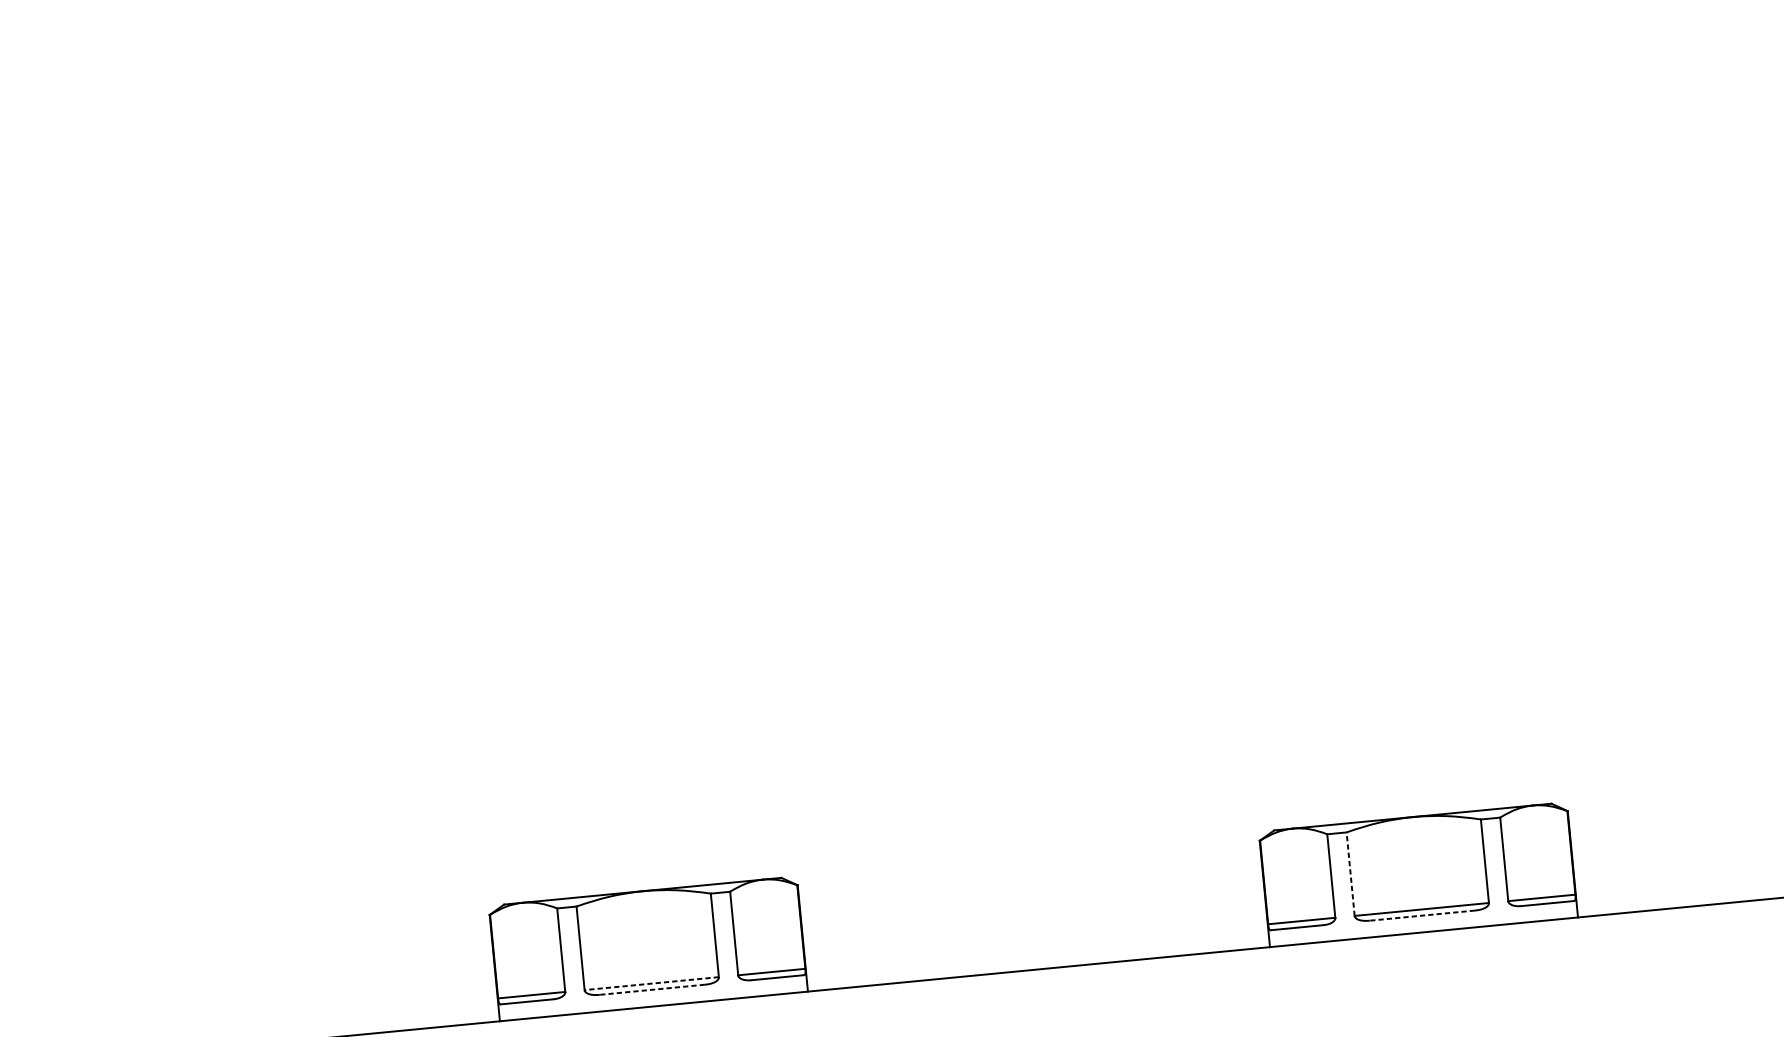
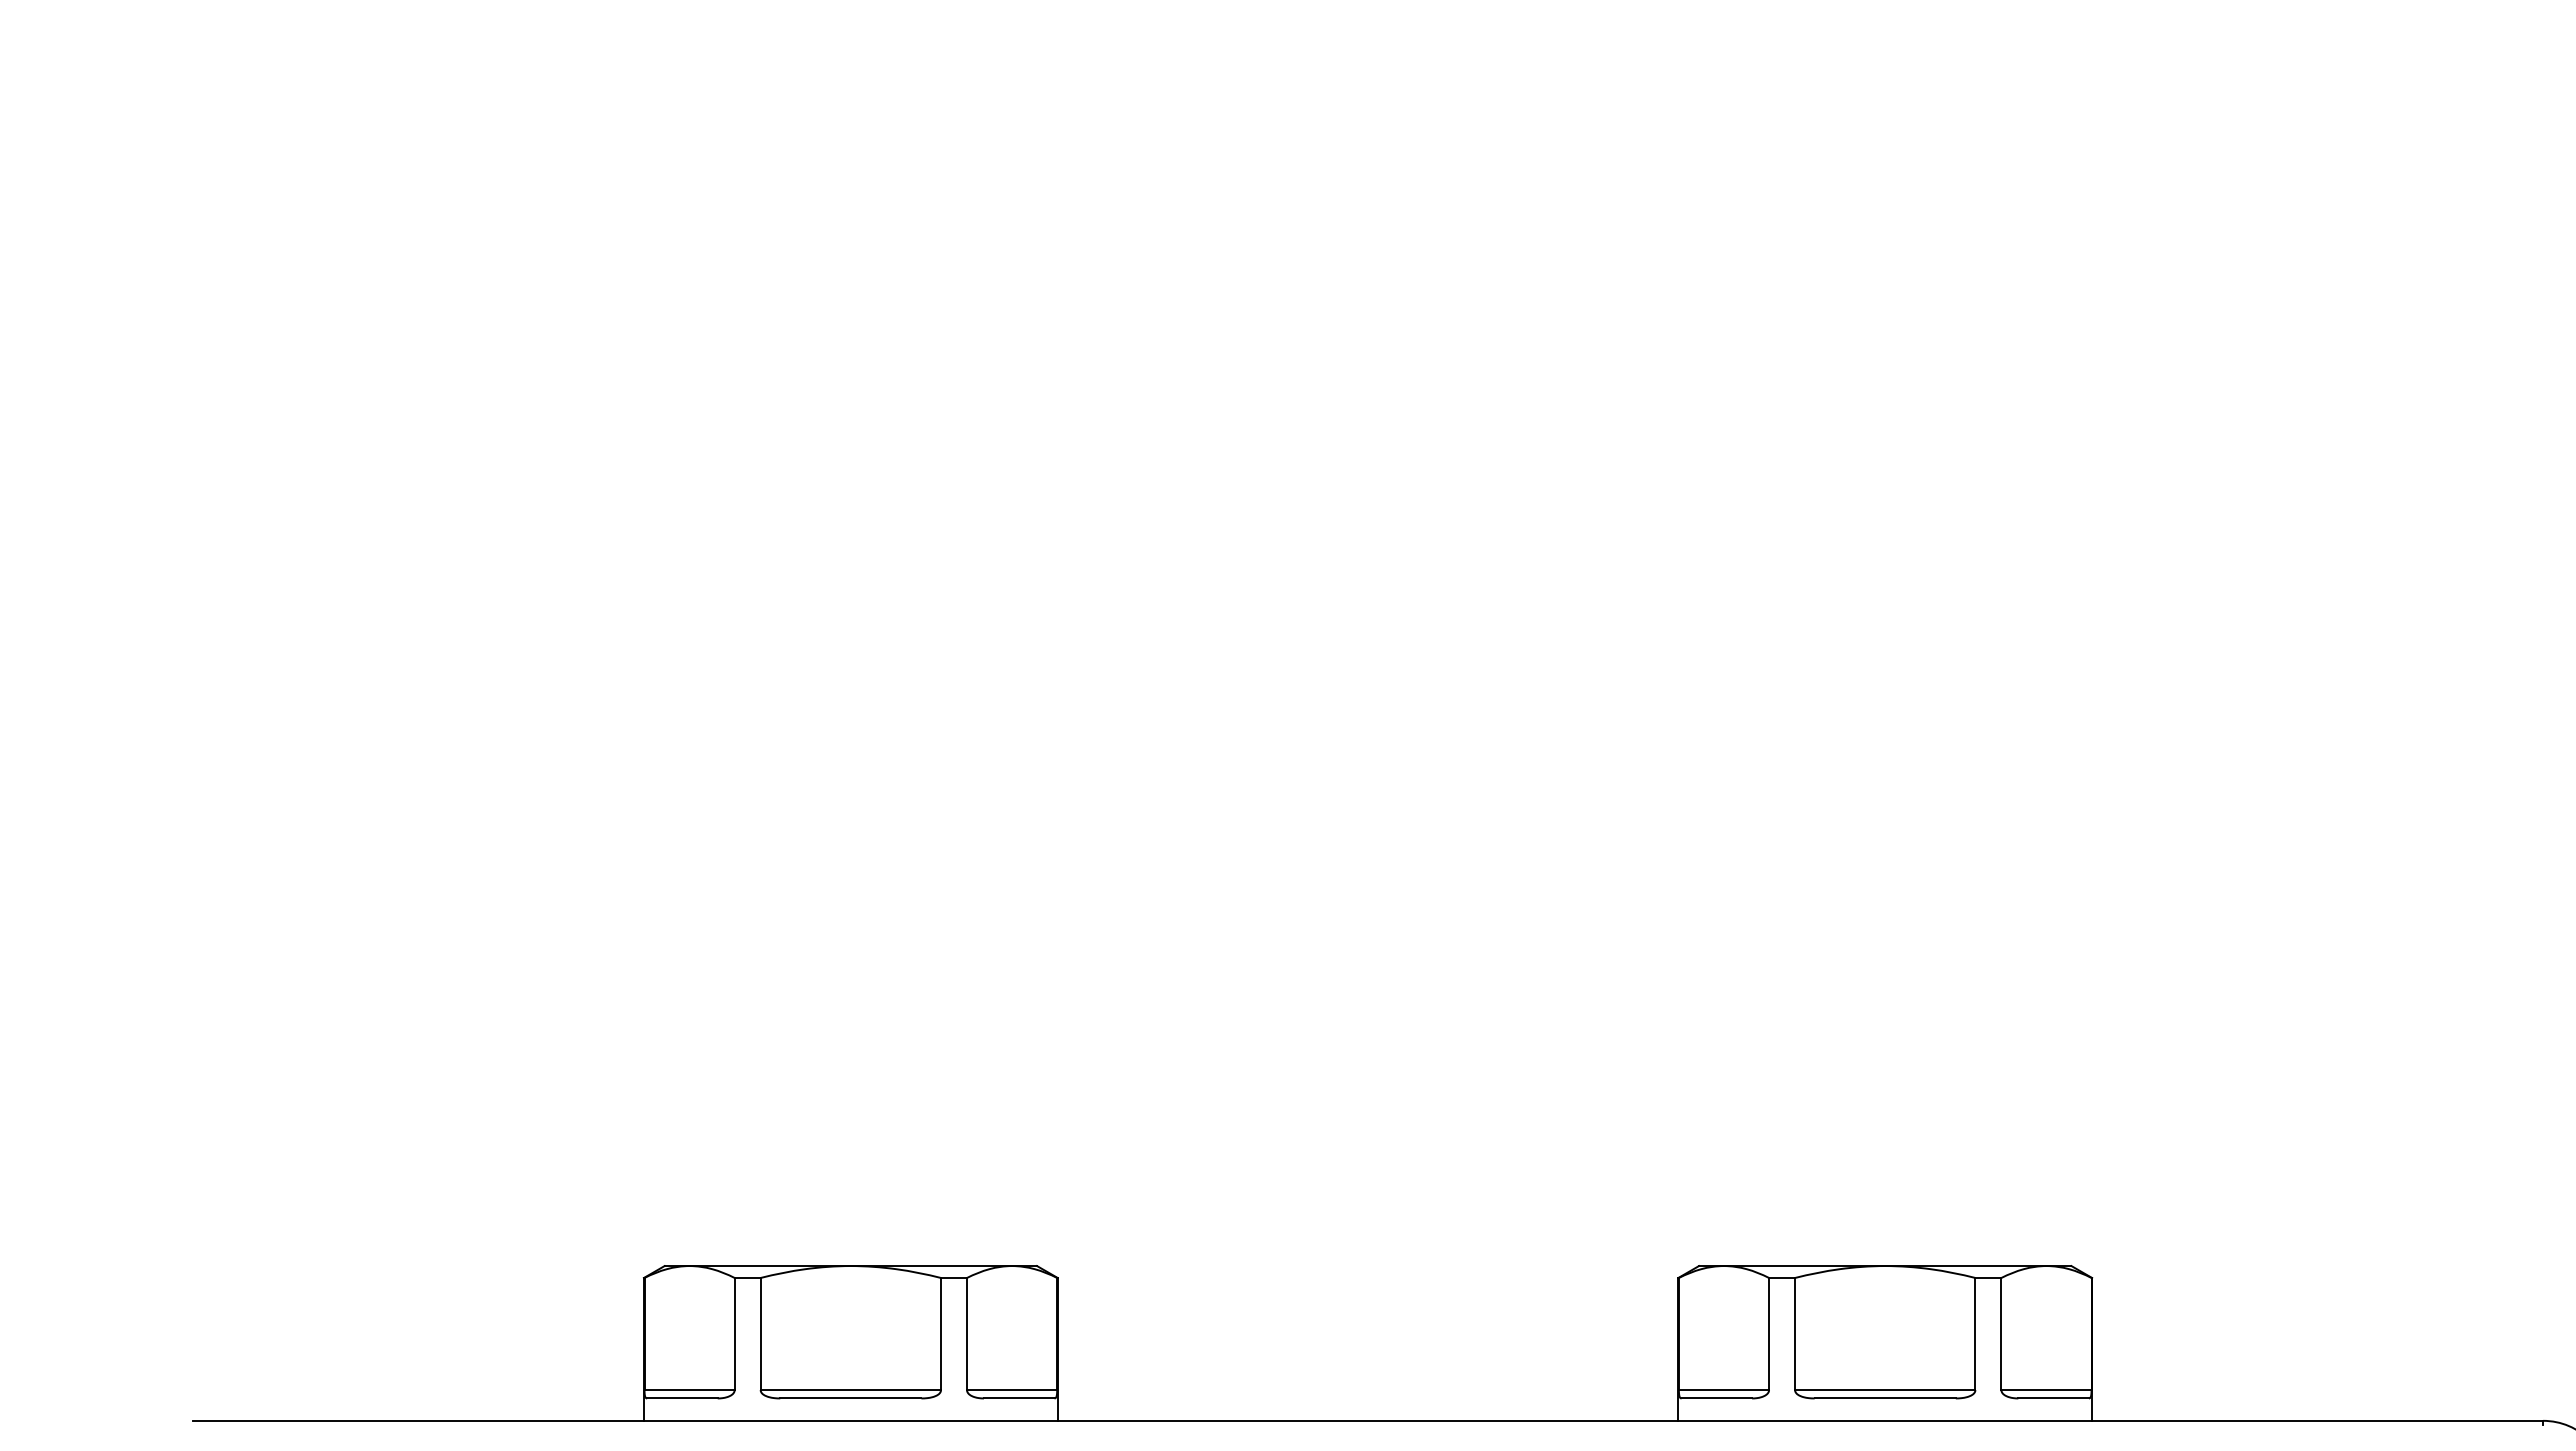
line: (1350, 873) -> (1795, 1333), dashed -> solid
line: (1422, 915) -> (1885, 1398), dashed -> solid
line: (651, 983) -> (850, 1390), dashed -> solid
line: (652, 989) -> (850, 1398), dashed -> solid

